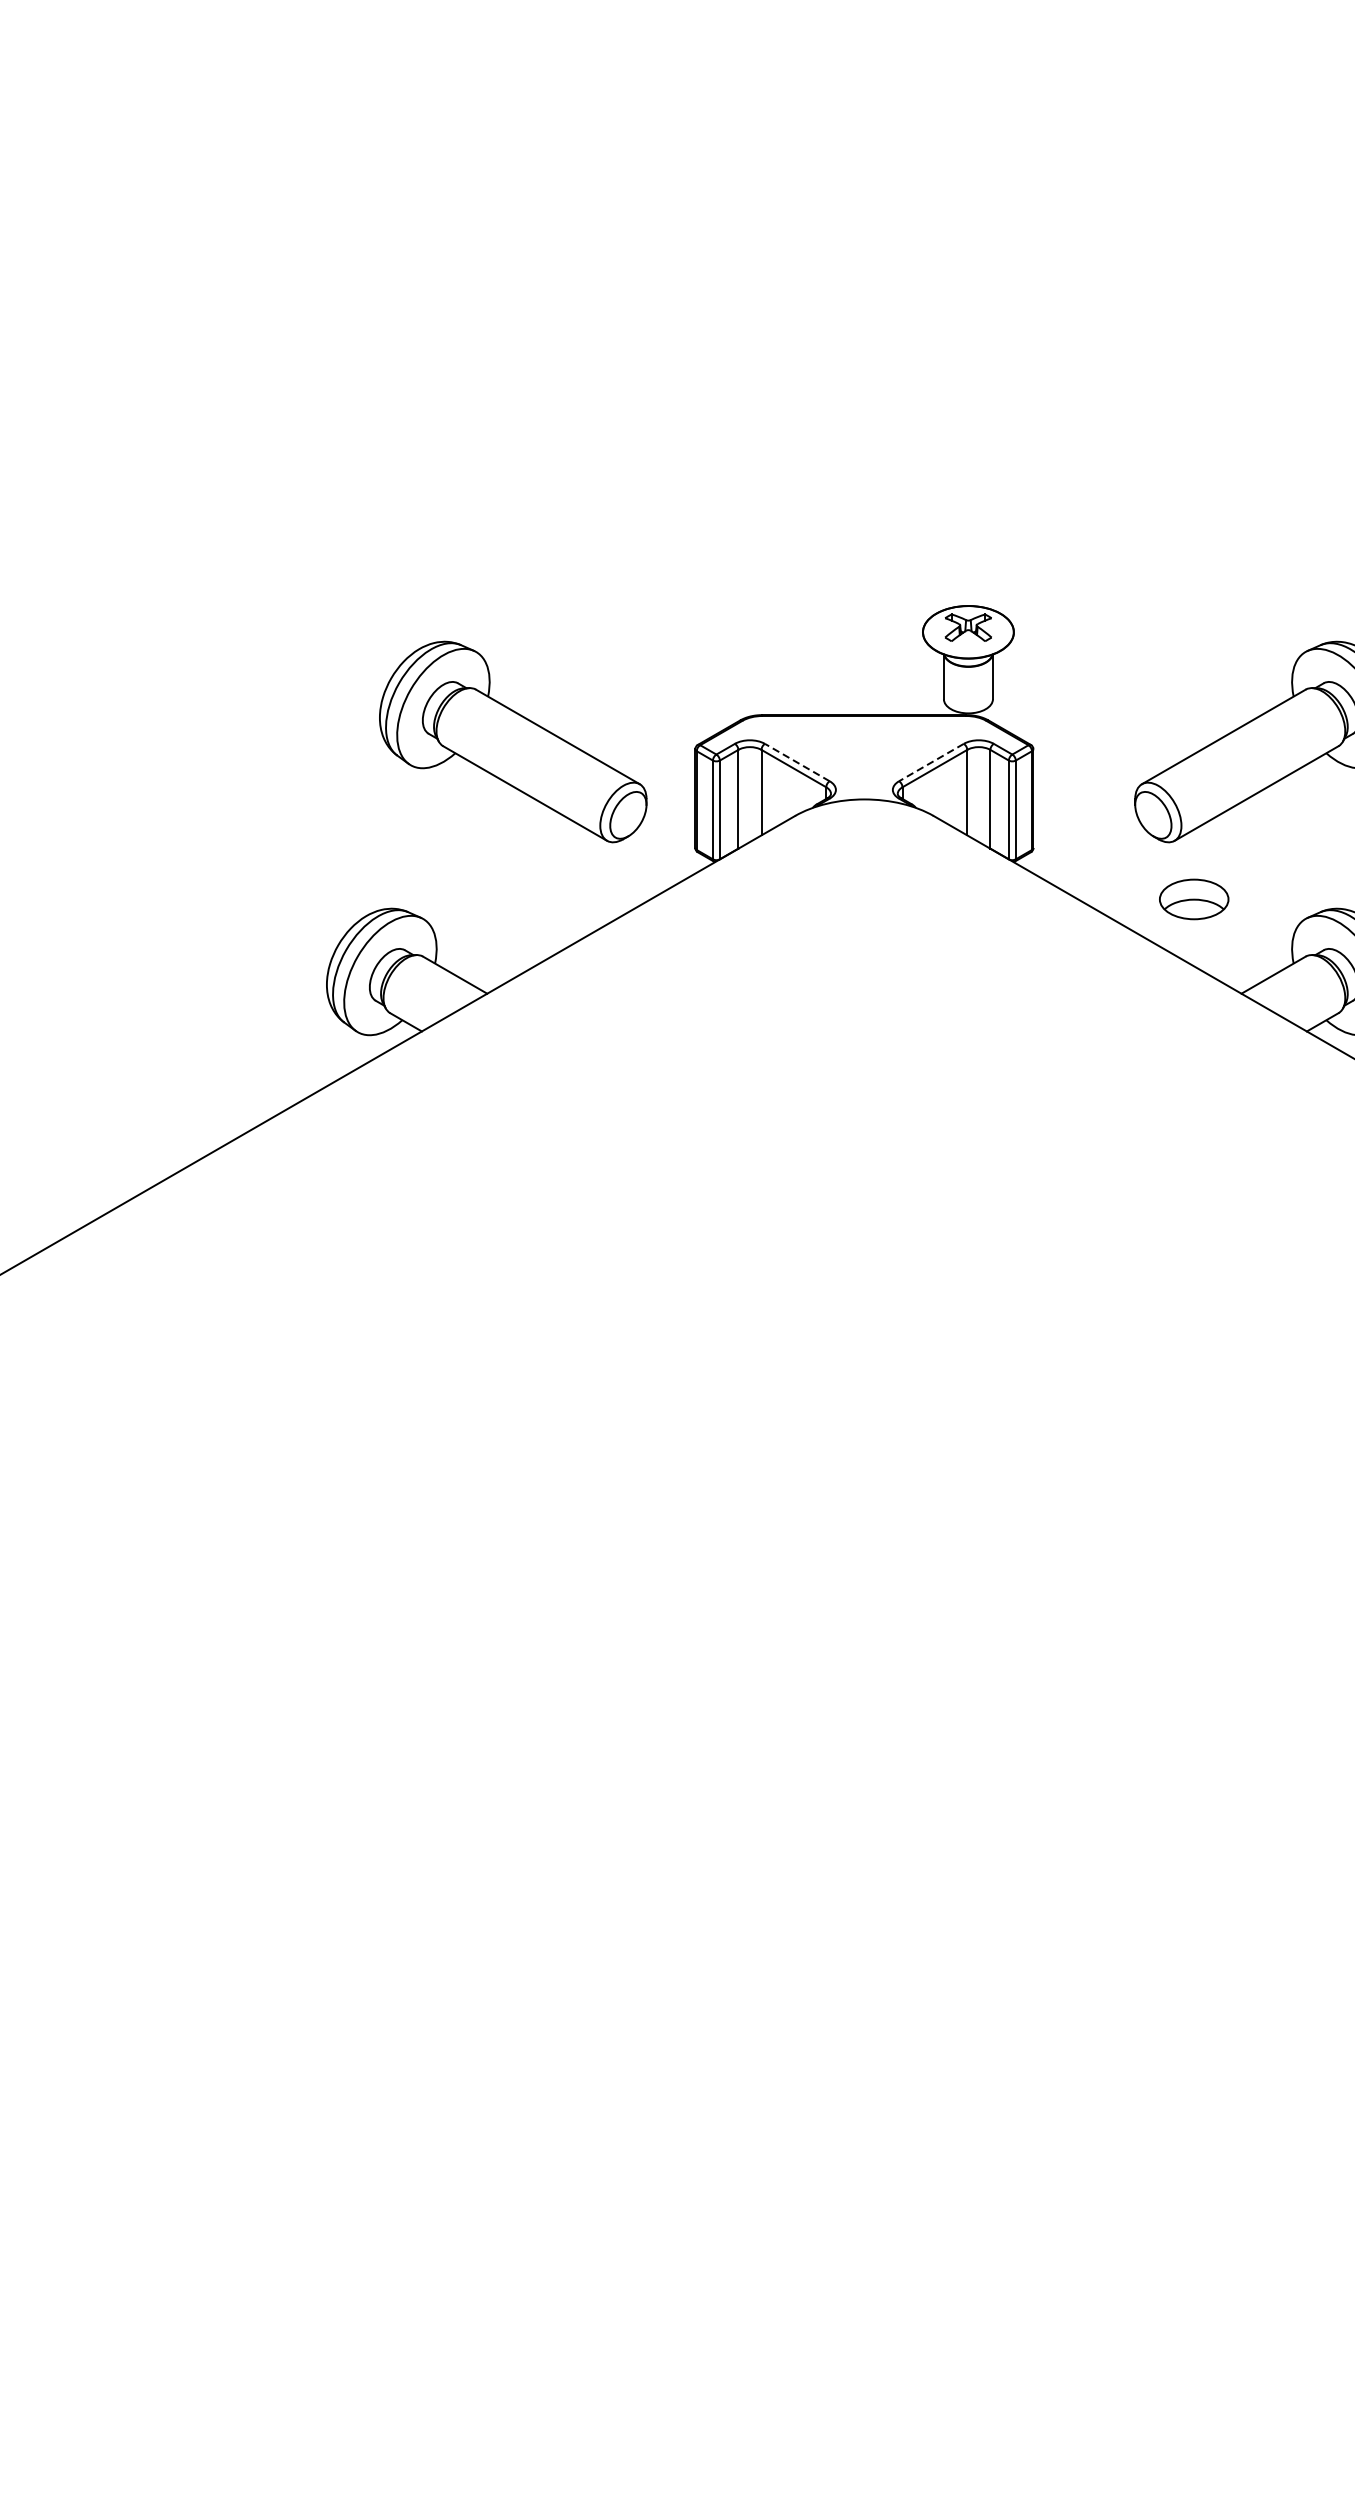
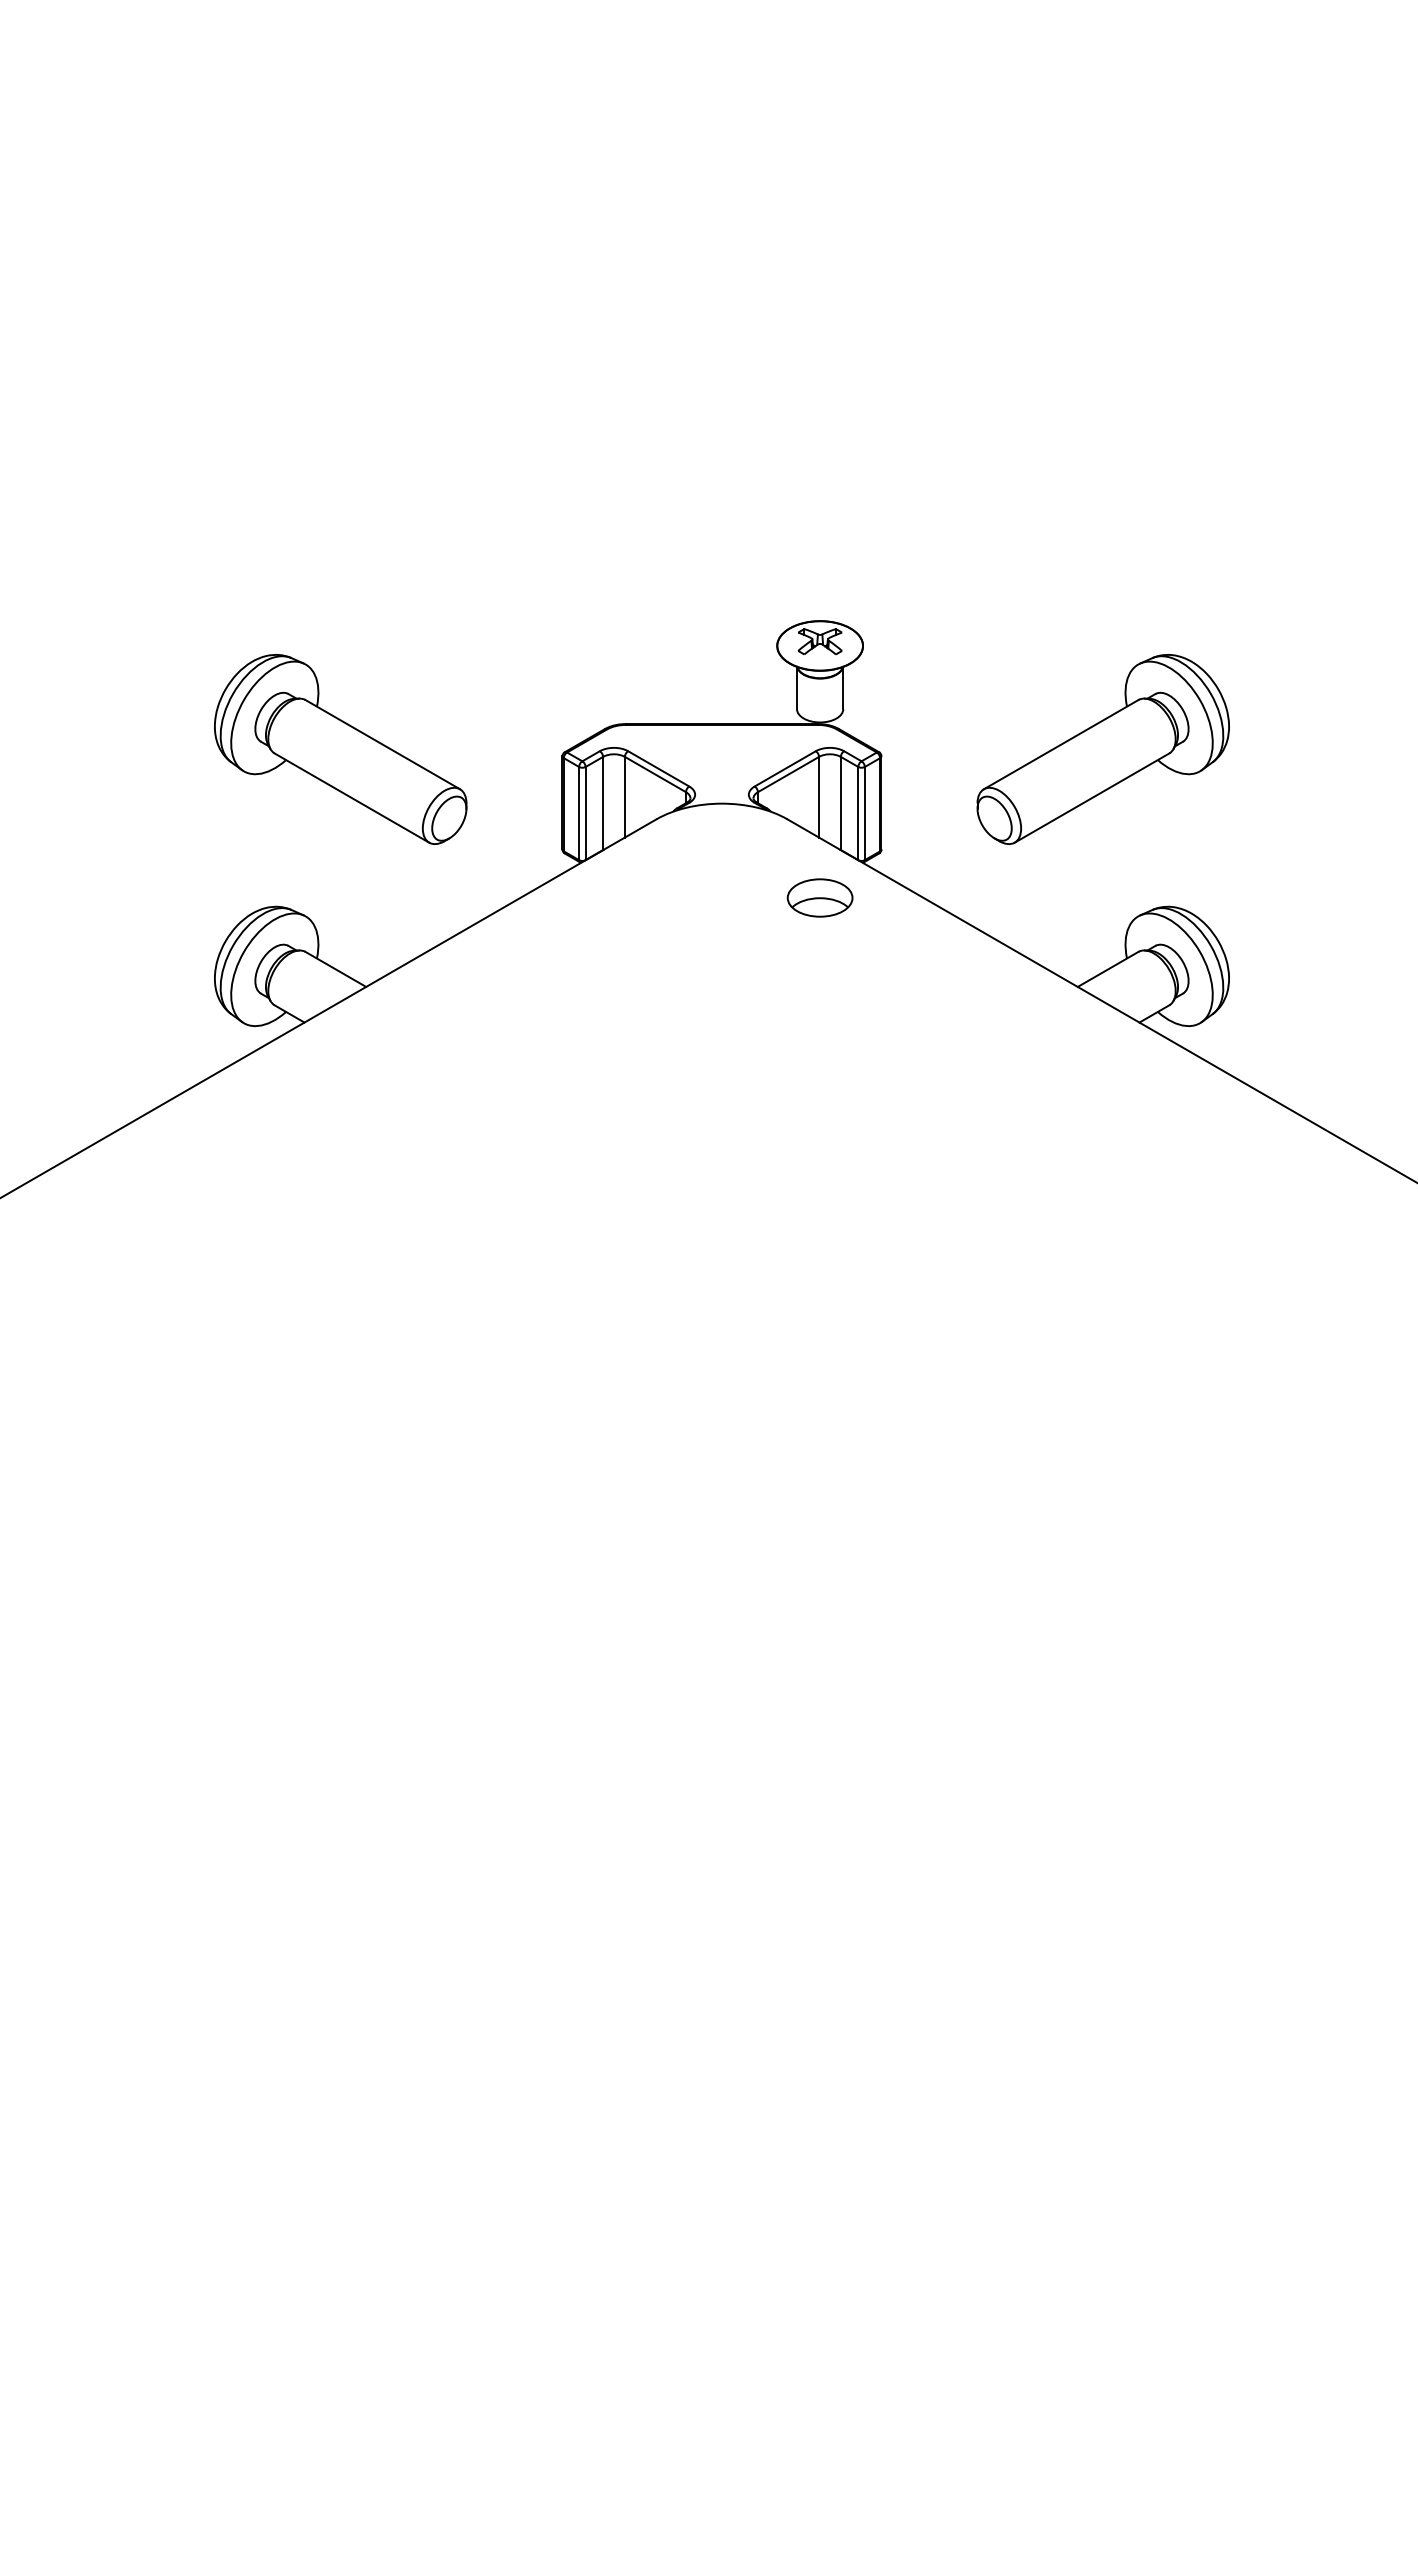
part: (513, 742) -> (340, 749), moved
line: (797, 762) -> (658, 768), dashed -> solid
line: (930, 763) -> (784, 769), dashed -> solid
part: (1193, 898) -> (819, 897), moved

